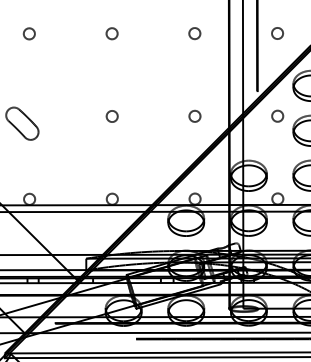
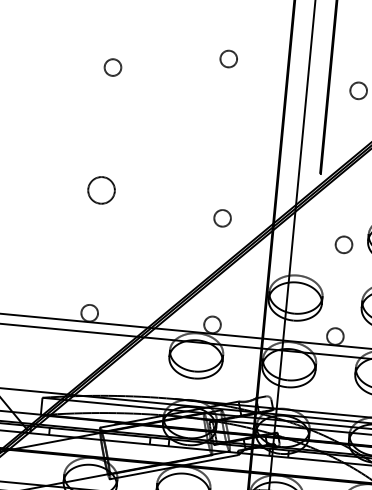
circle: (194, 33) -> (228, 58), moved
circle: (194, 115) -> (222, 217), moved
circle: (277, 115) -> (343, 243), moved
circle: (111, 116) -> (100, 190), size x1.6

